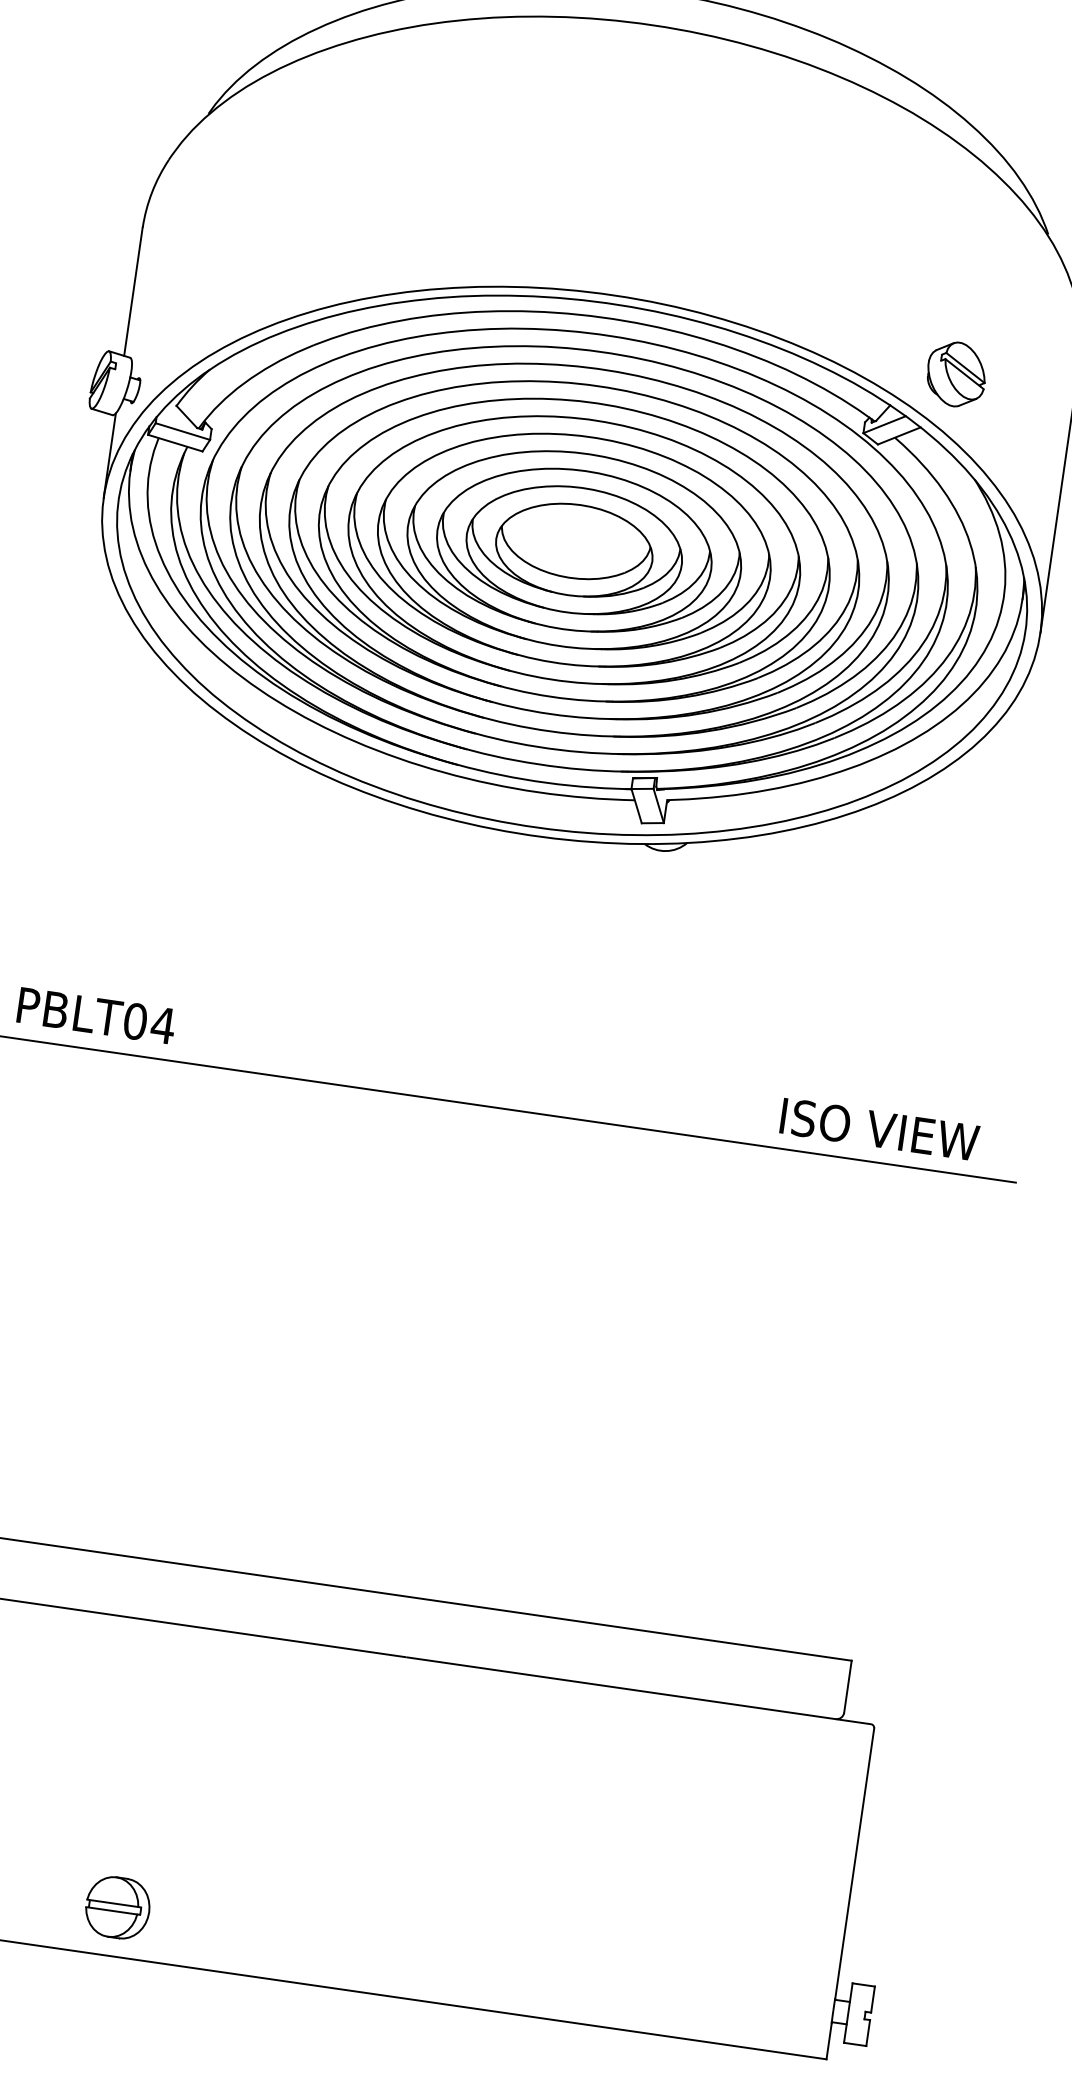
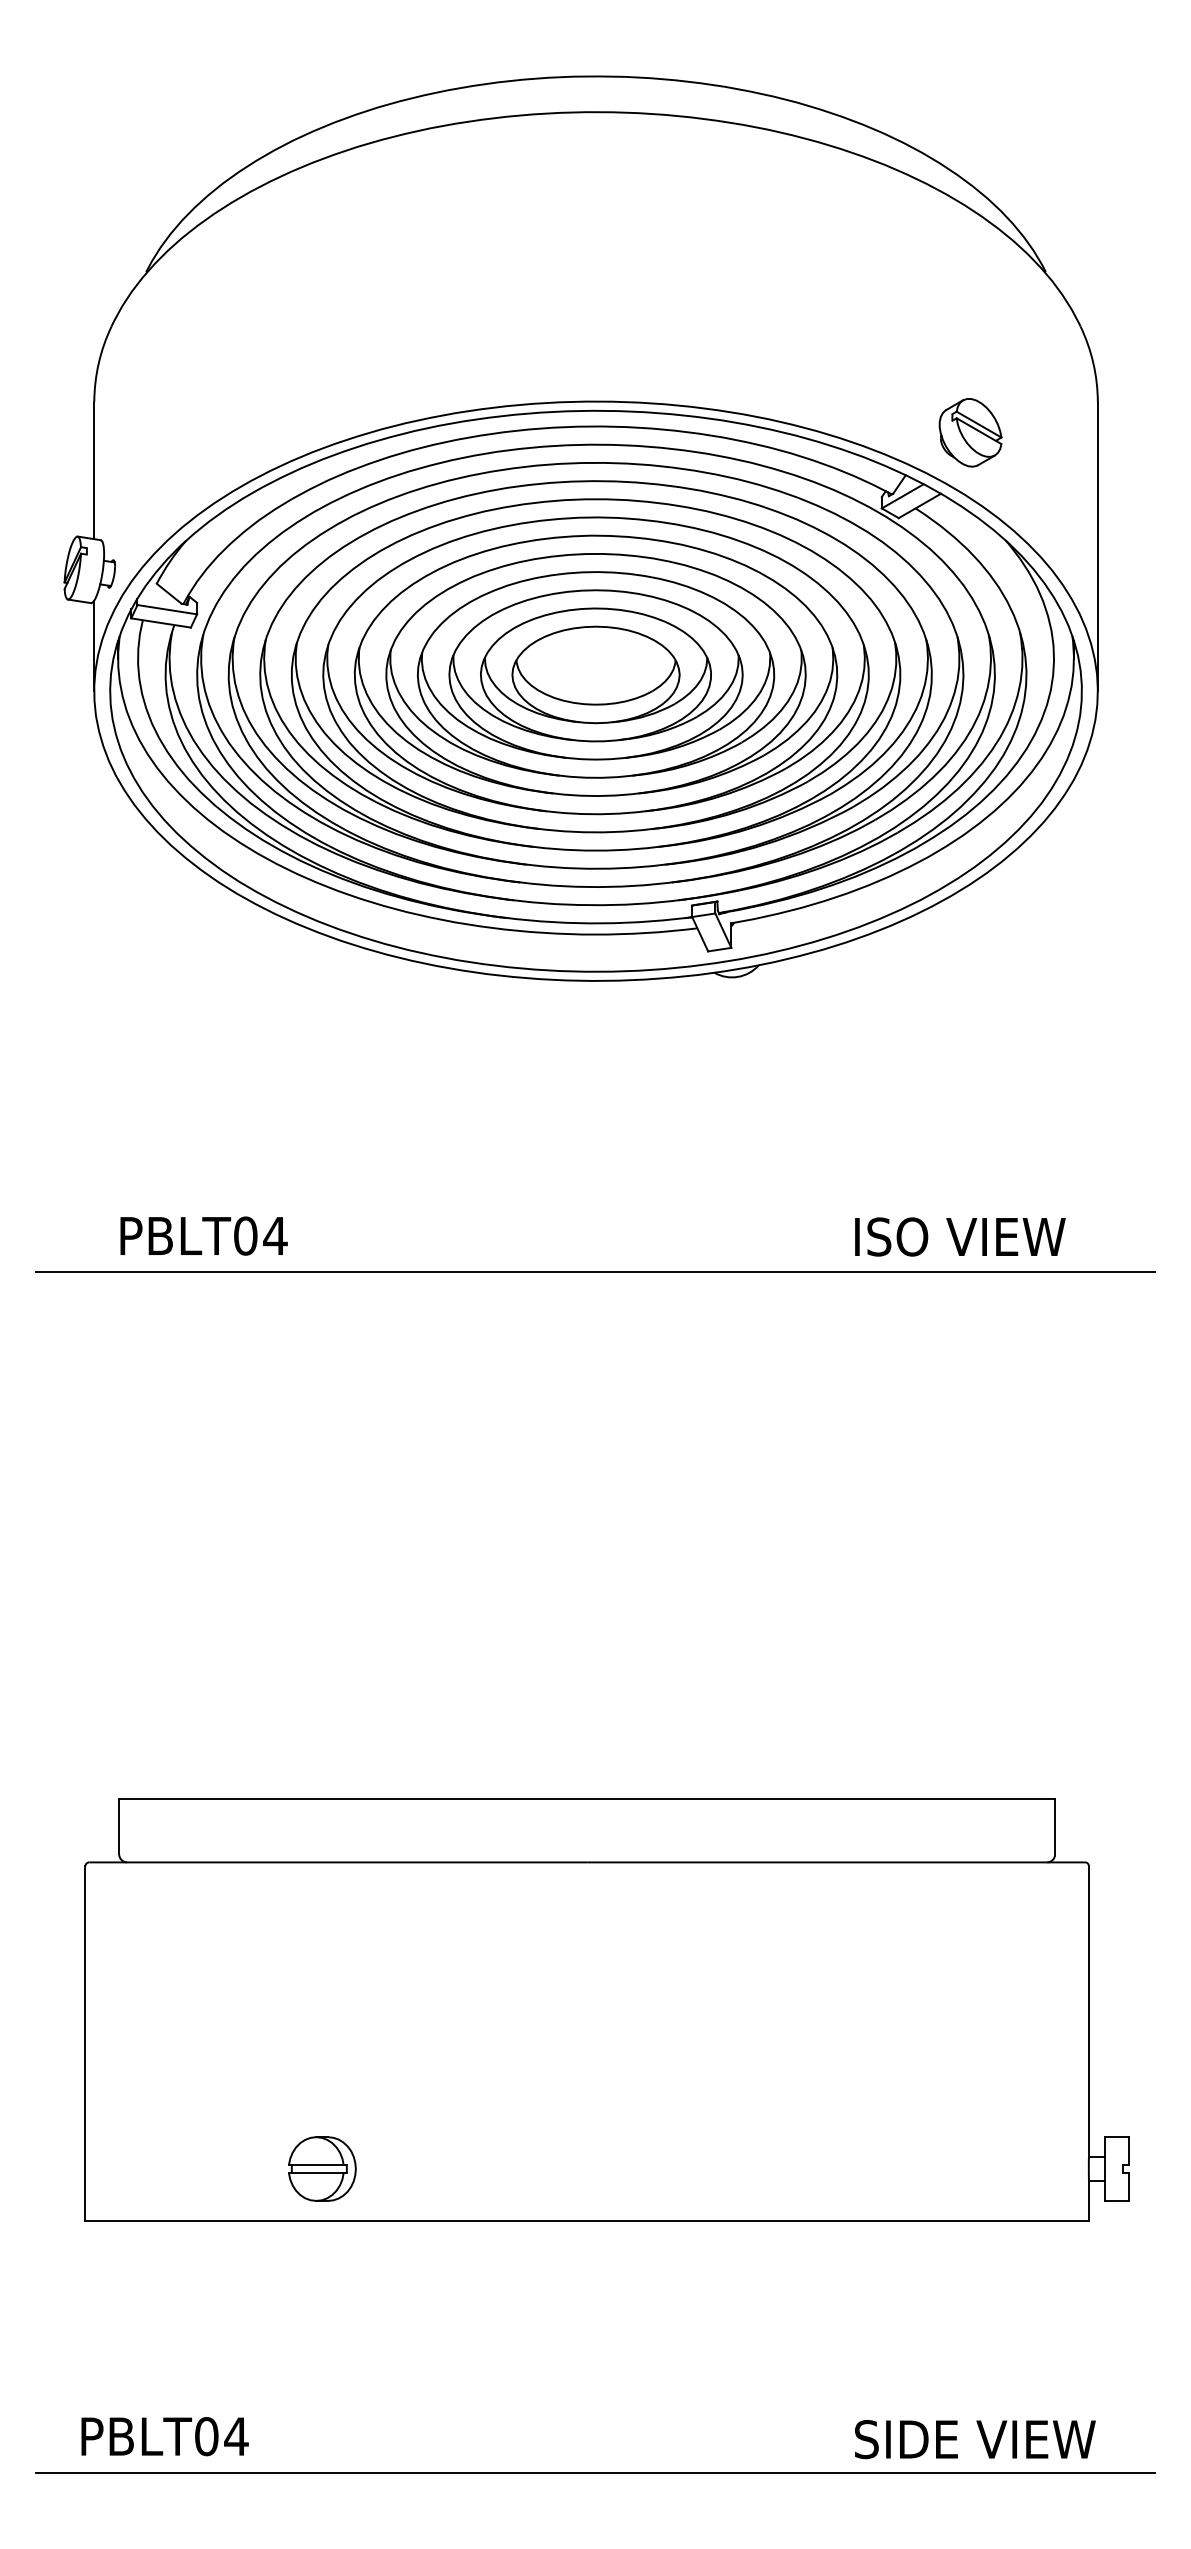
text: (96, 1015) -> (203, 1235), moved
text: (880, 1129) -> (960, 1236), moved

